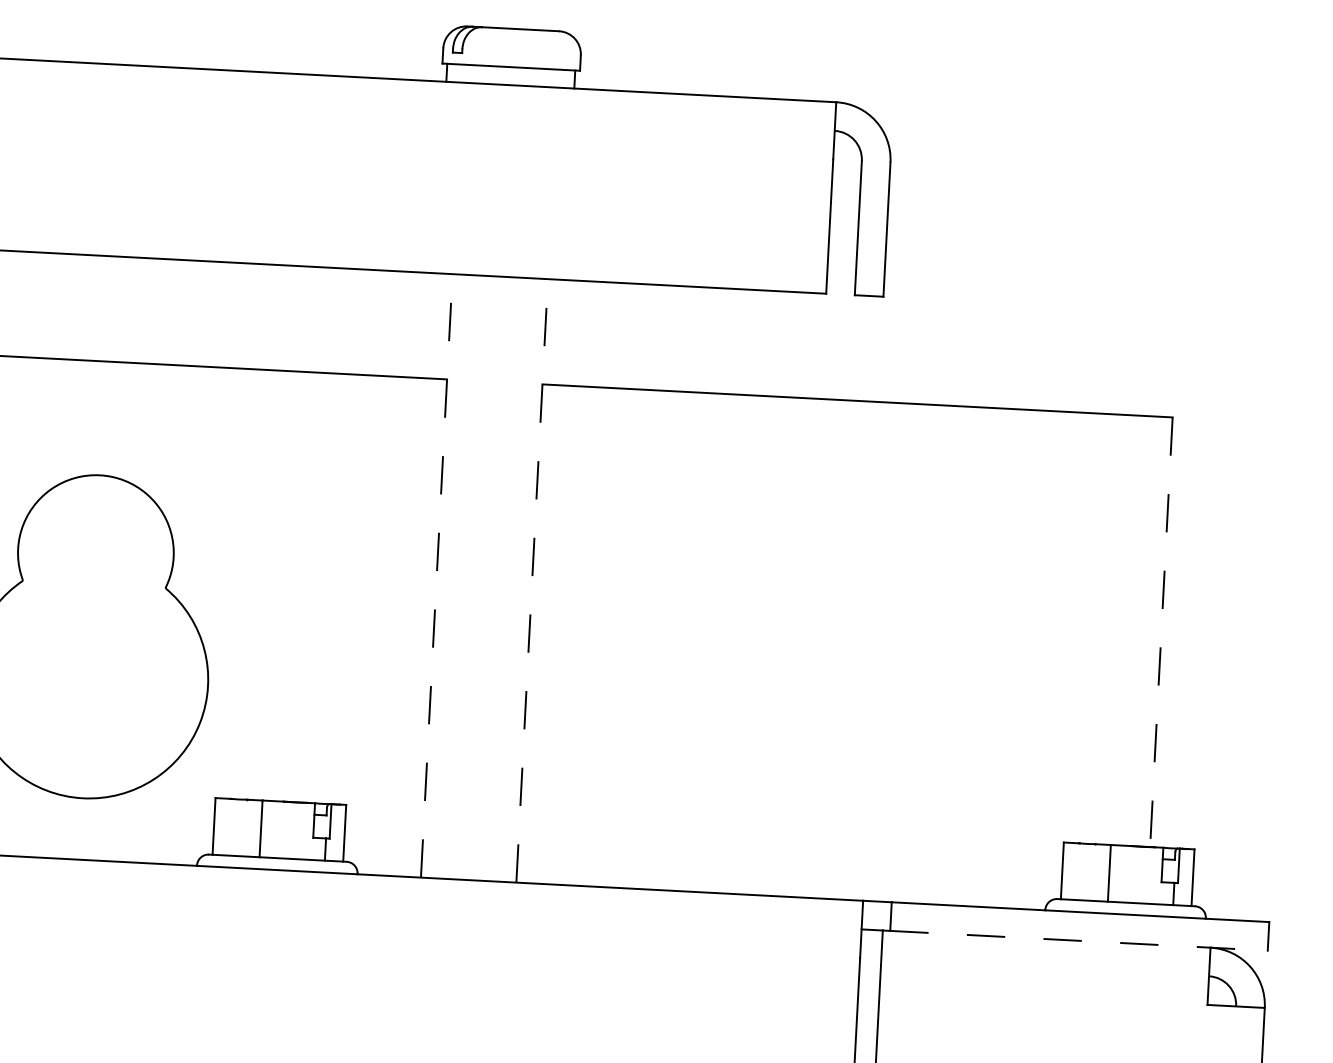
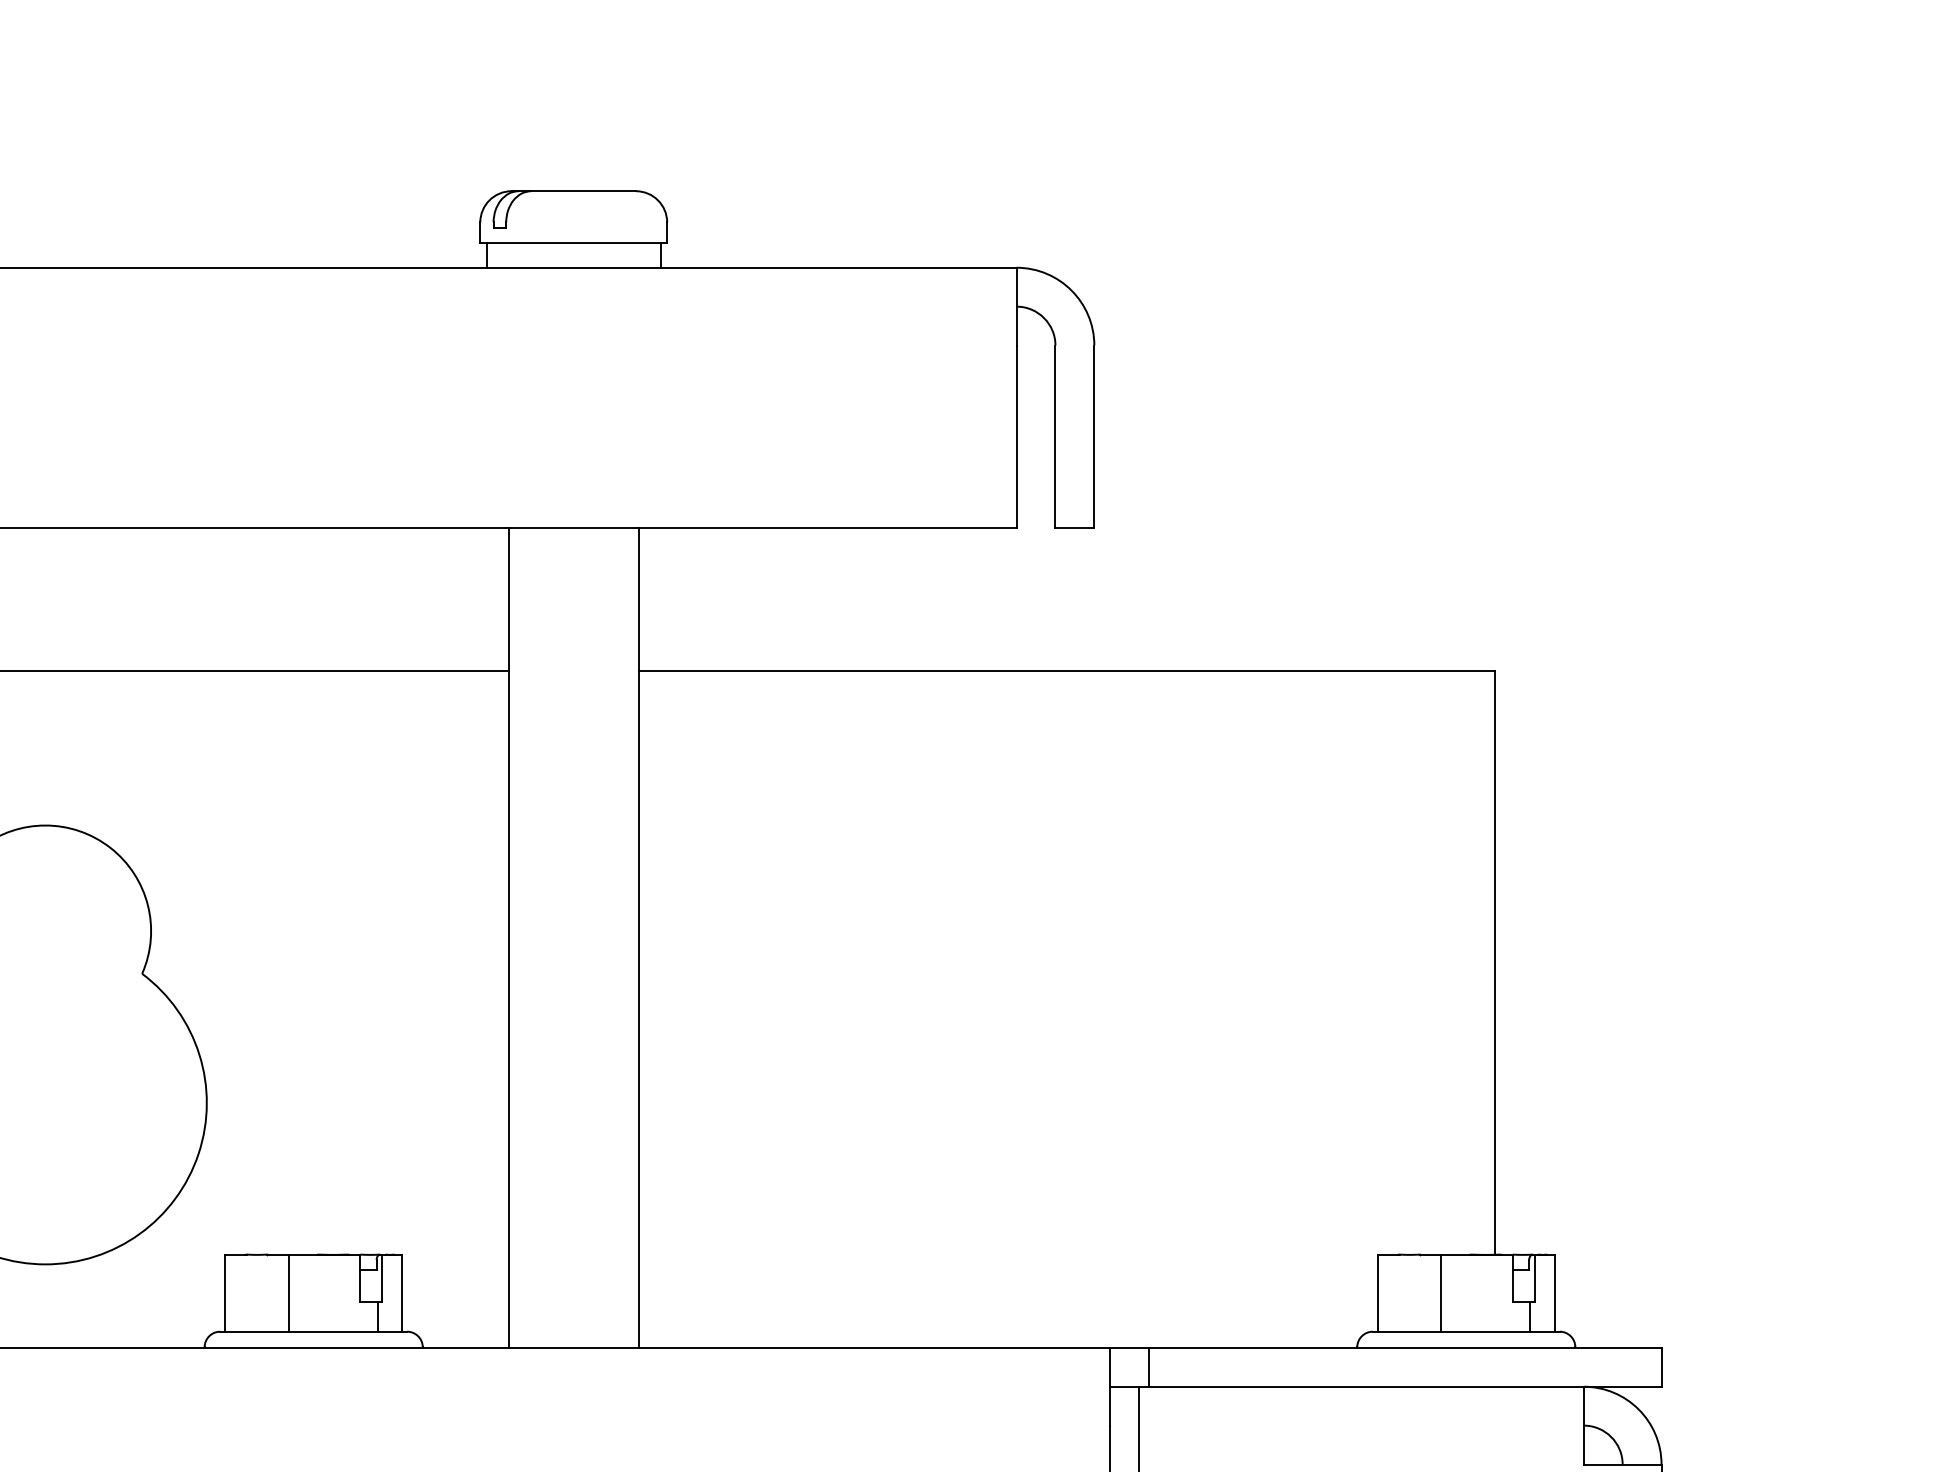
line: (436, 575) -> (508, 937), dashed -> solid
line: (532, 580) -> (638, 937), dashed -> solid
line: (1161, 632) -> (1494, 962), dashed -> solid
line: (1079, 940) -> (1405, 1386), dashed -> solid

